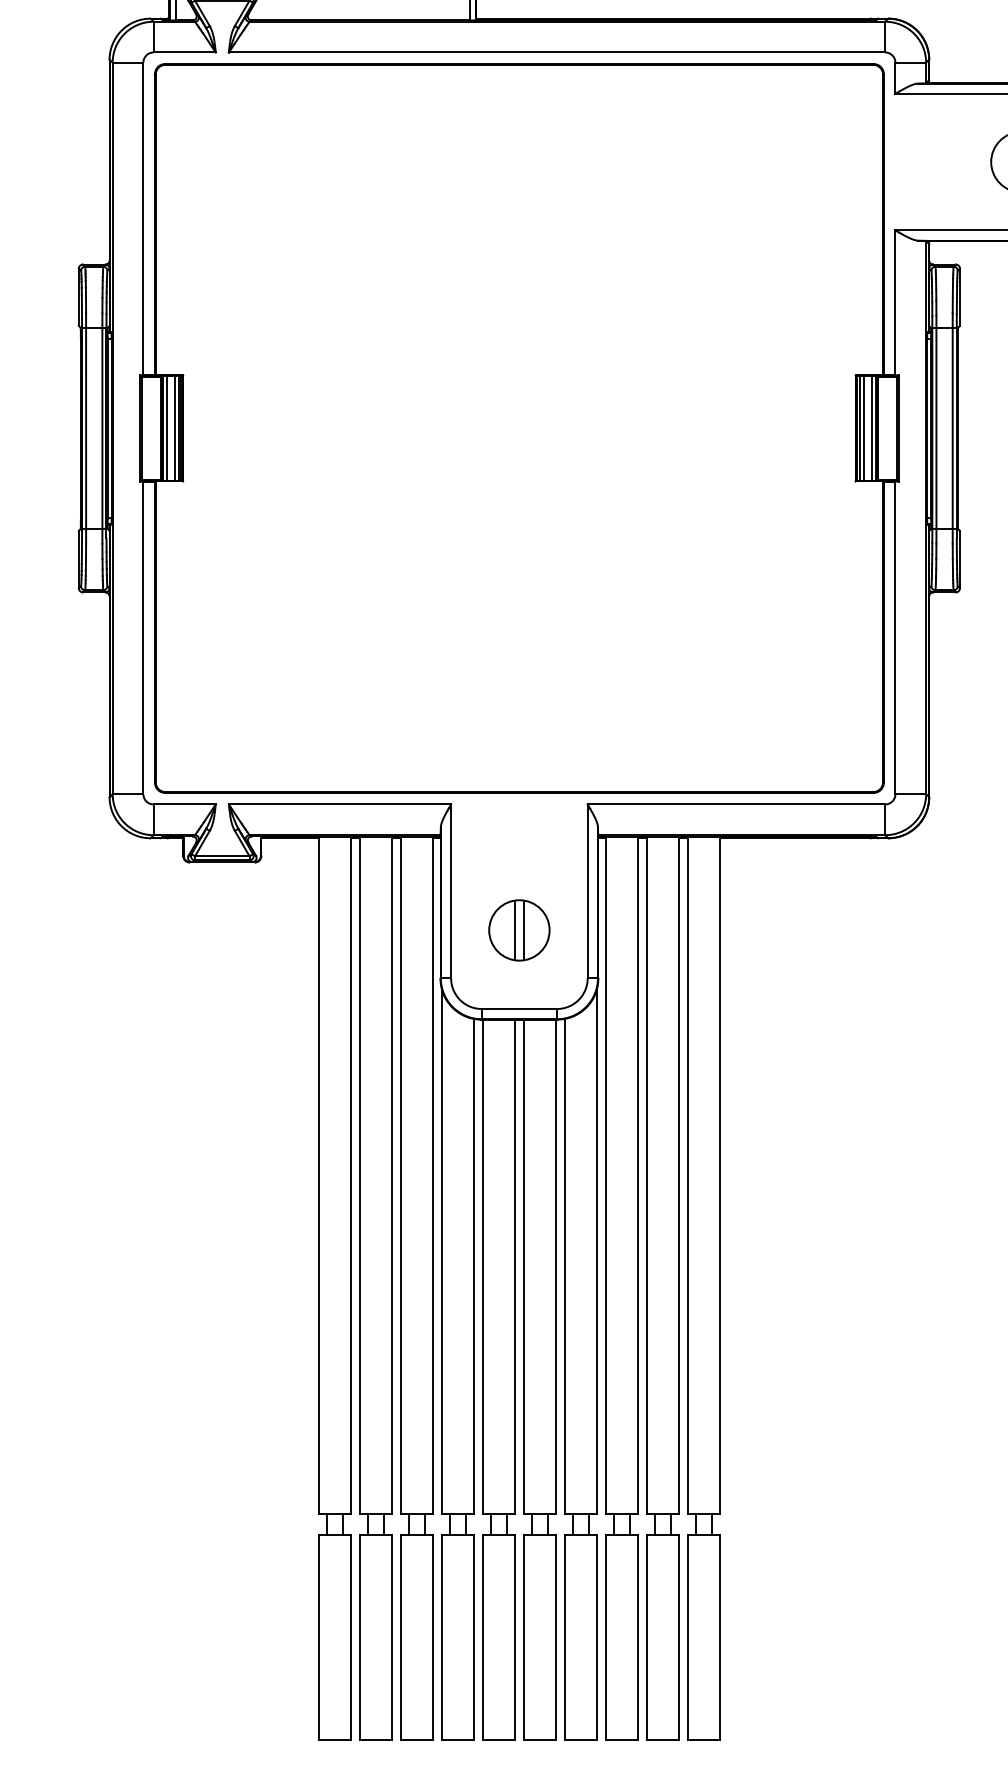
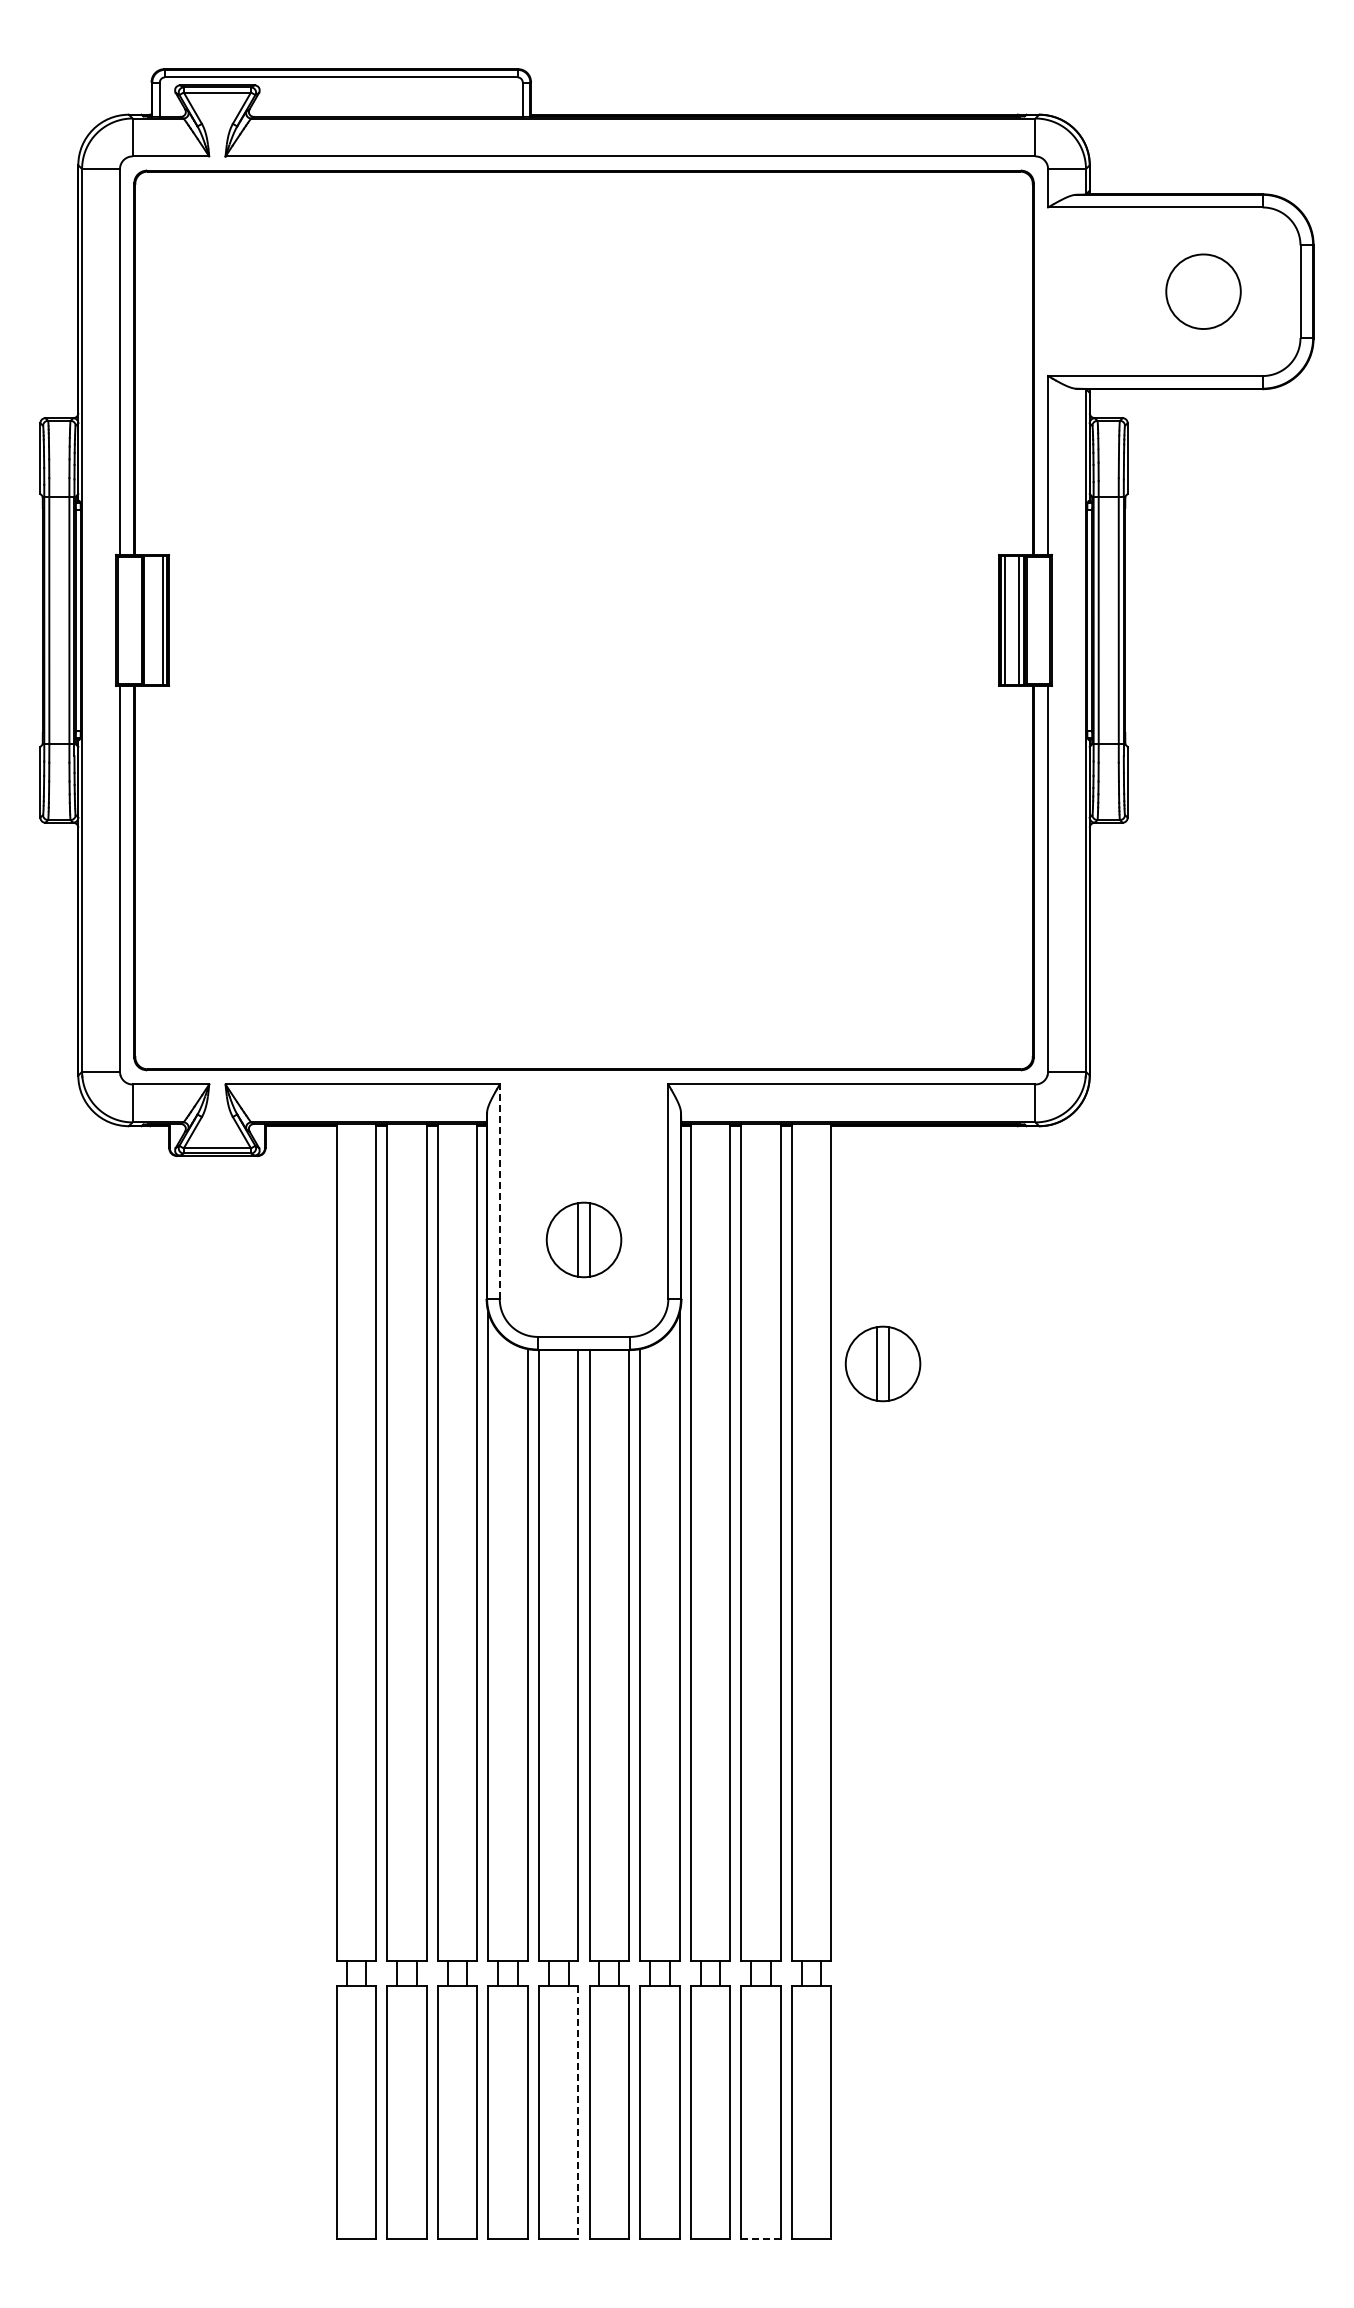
line: (167, 428) -> (149, 620), removed
line: (174, 428) -> (158, 620), removed
line: (864, 428) -> (1009, 620), removed
line: (450, 891) -> (499, 1191), solid -> dashed
part: (761, 1030) -> (882, 1363), added
line: (514, 1637) -> (578, 2112), solid -> dashed
line: (663, 1739) -> (761, 2238), solid -> dashed

